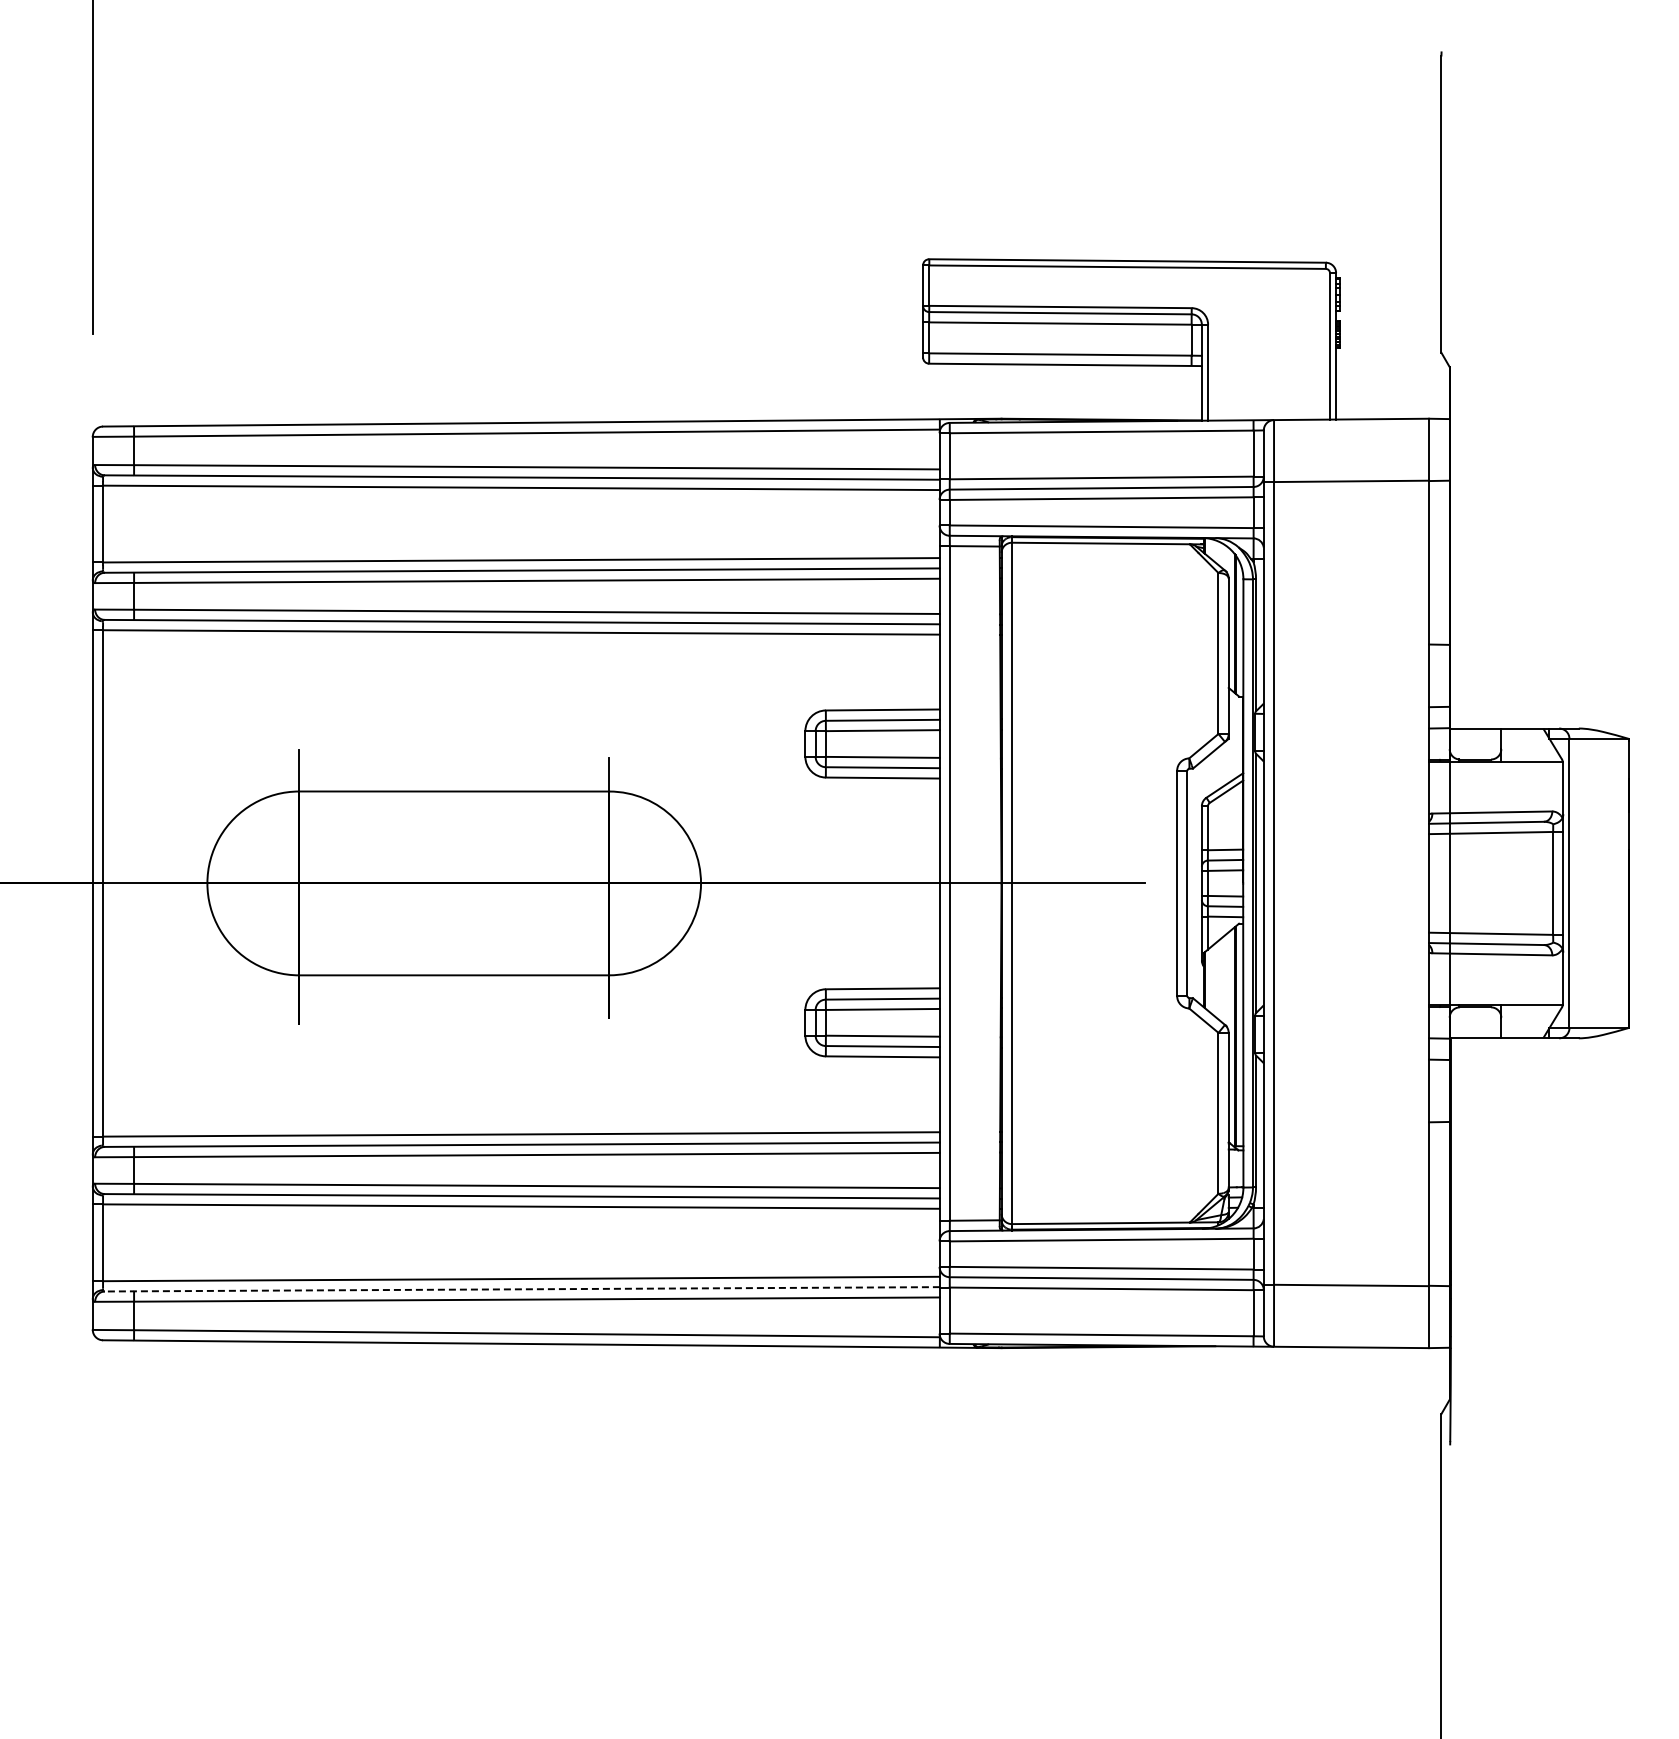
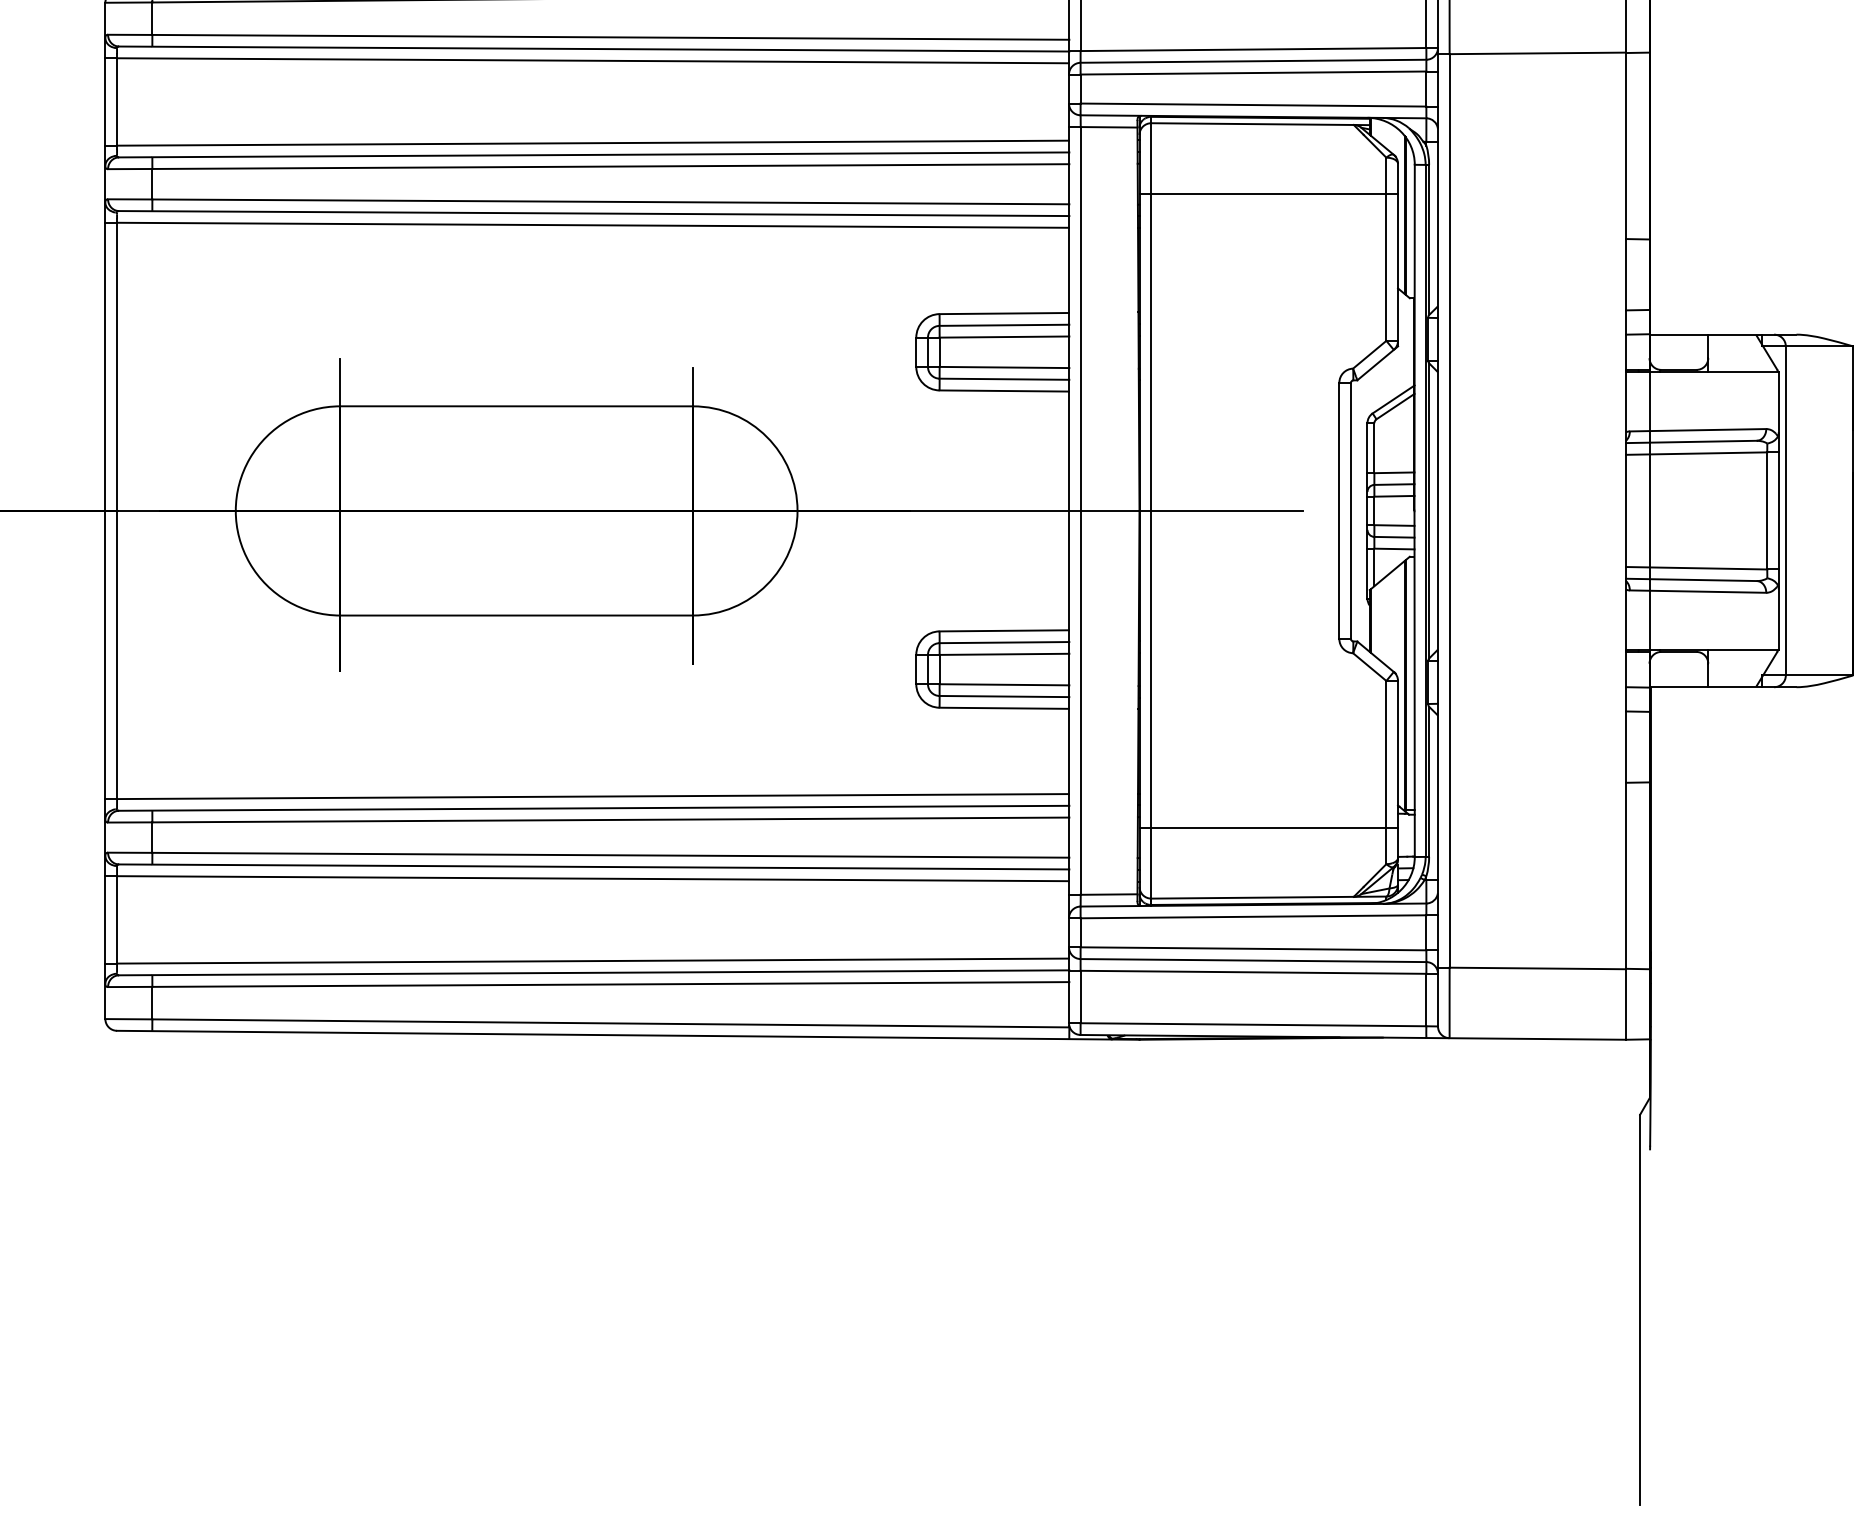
line: (1114, 604) -> (1268, 193), added
line: (1114, 1162) -> (1268, 828), added
line: (522, 1289) -> (594, 973), dashed -> solid

